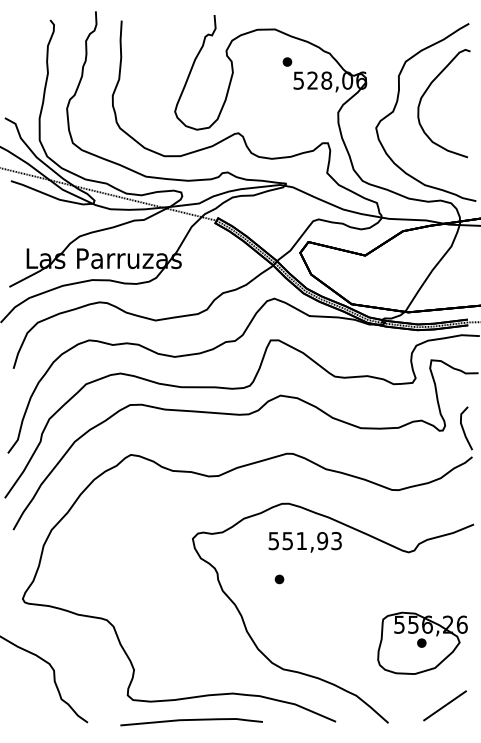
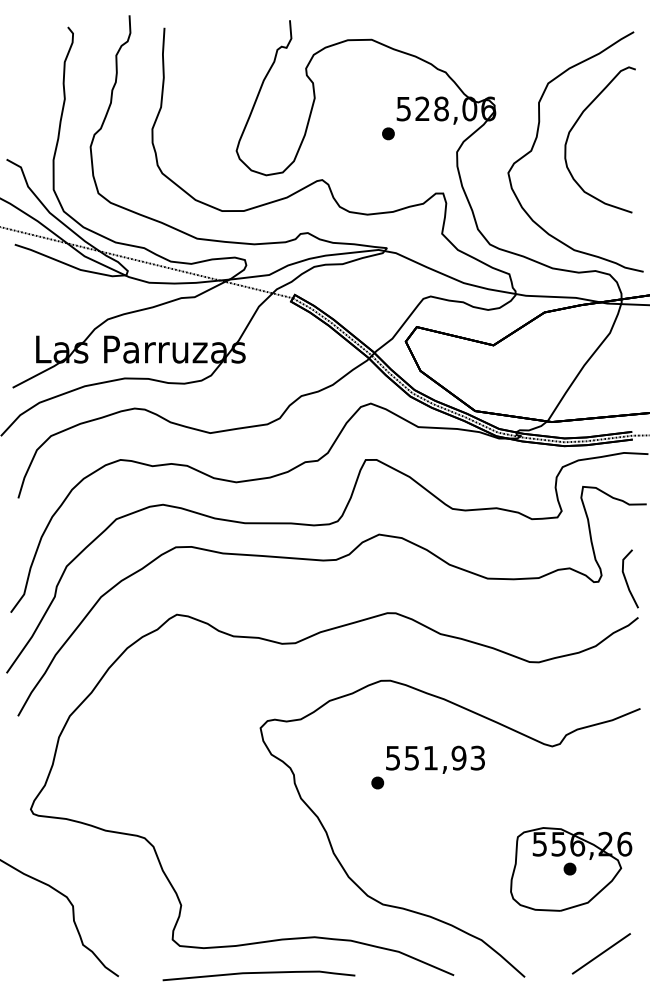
part: (287, 61) -> (388, 133), moved
text: (305, 542) -> (435, 759), moved

